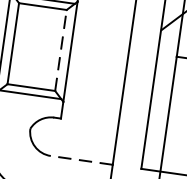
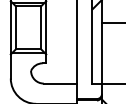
line: (61, 49) -> (41, 27), dashed -> solid
line: (80, 160) -> (59, 83), dashed -> solid

